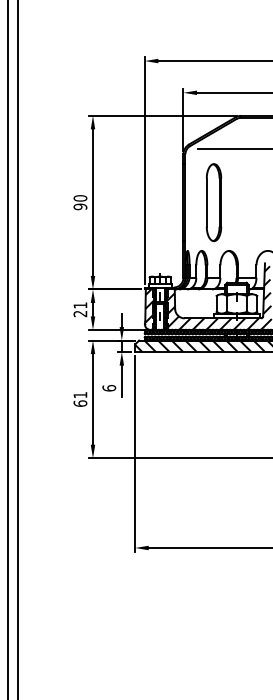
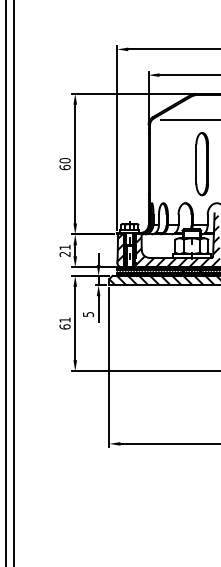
part: (213, 203) -> (201, 164), moved
text: (79, 206) -> (64, 167), 90 -> 60
text: (109, 388) -> (88, 314), 6 -> 5

